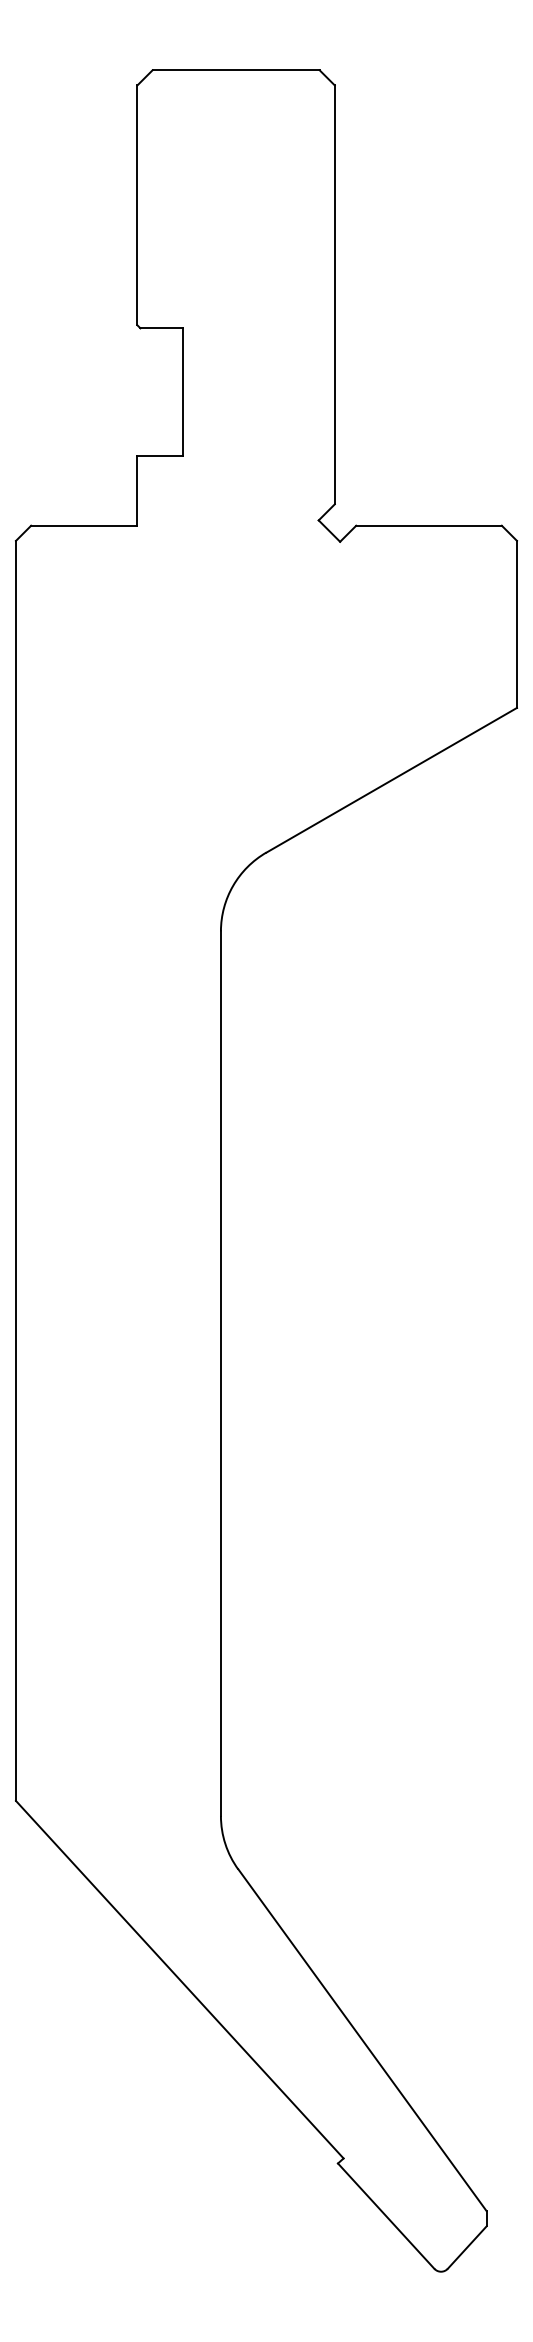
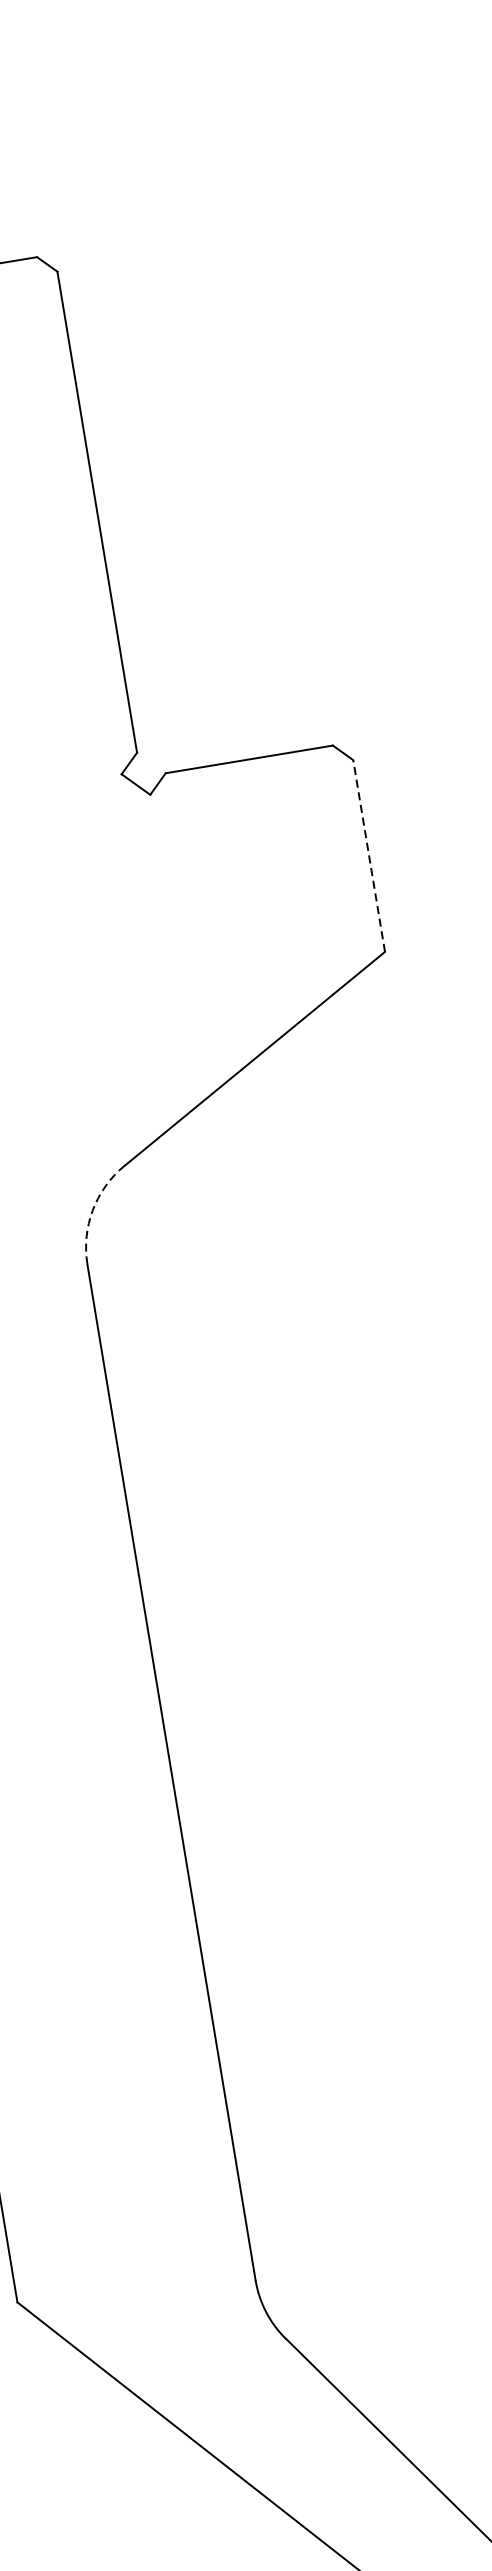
line: (517, 624) -> (369, 856), solid -> dashed
arc: (233, 885) -> (93, 1209), solid -> dashed

